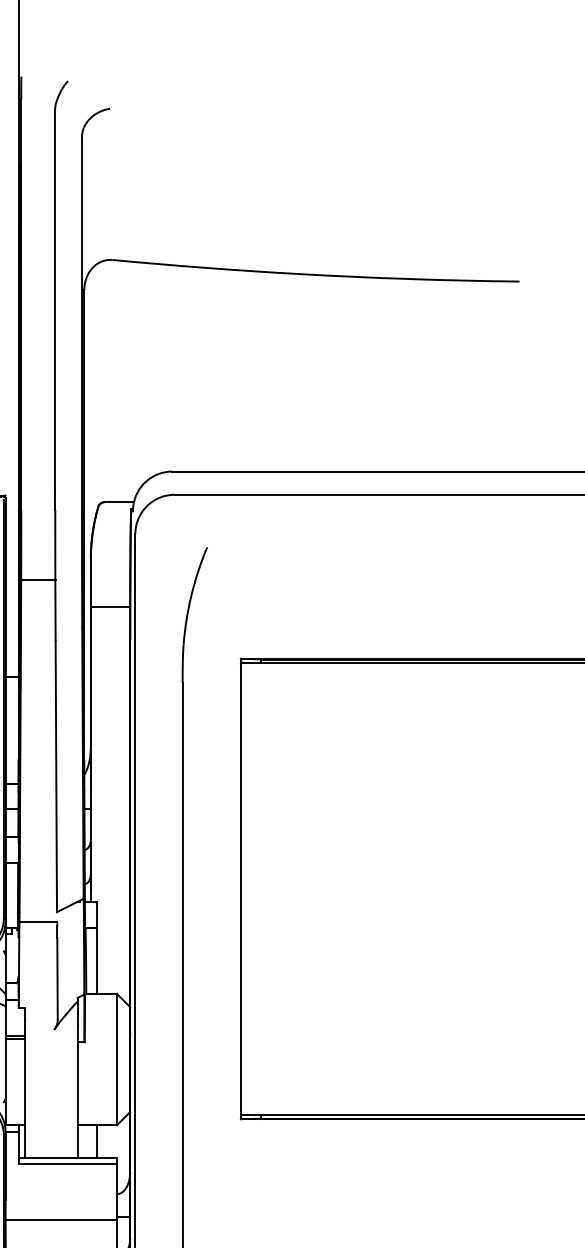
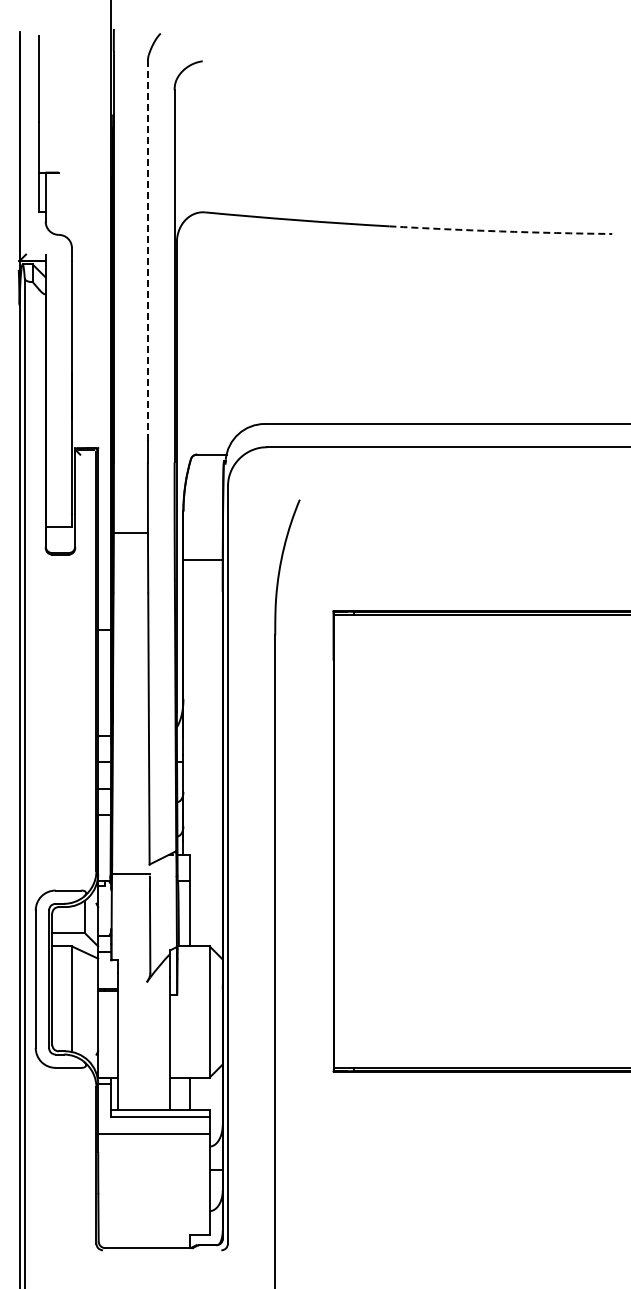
arc: (407, 279) -> (500, 231), solid -> dashed
line: (54, 299) -> (147, 251), solid -> dashed
line: (60, 1220) -> (153, 1133), moved

